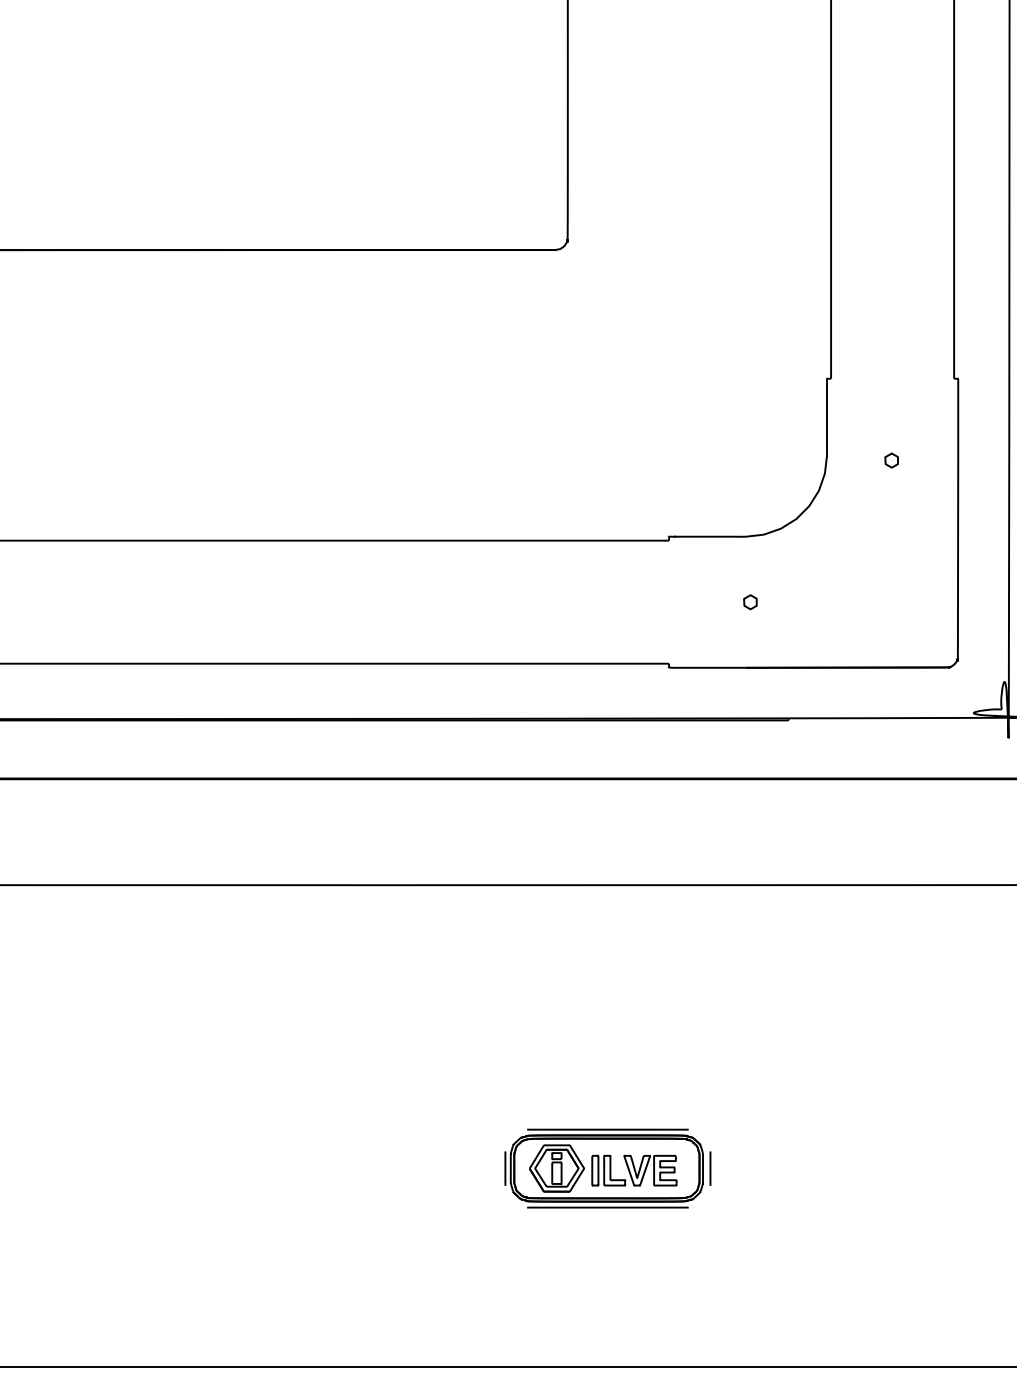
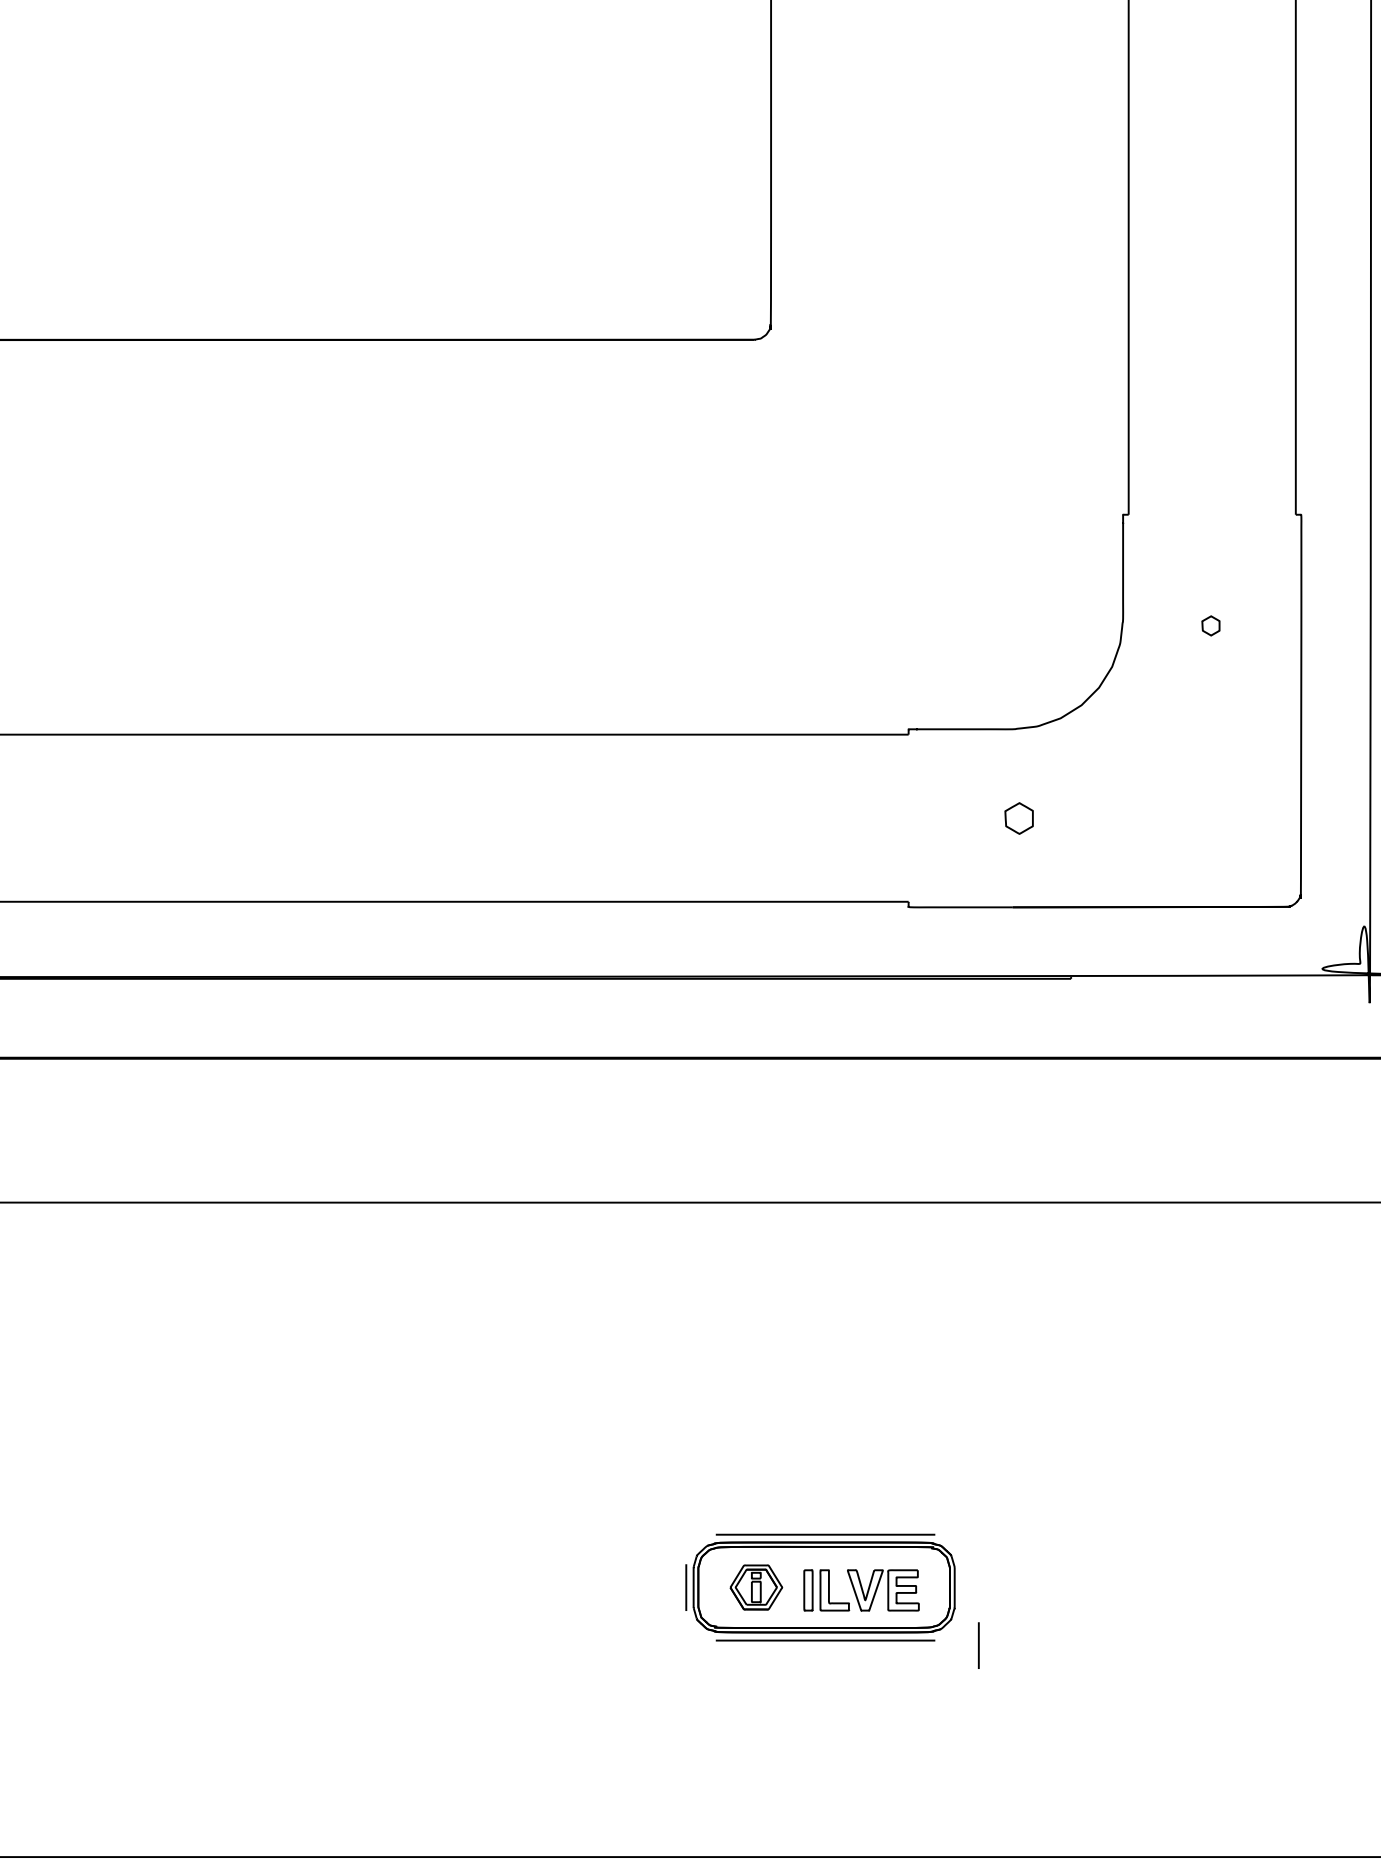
part: (749, 601) -> (1018, 817), size x1.6
part: (557, 1168) -> (756, 1587), size x0.7
line: (710, 1168) -> (978, 1645), moved

